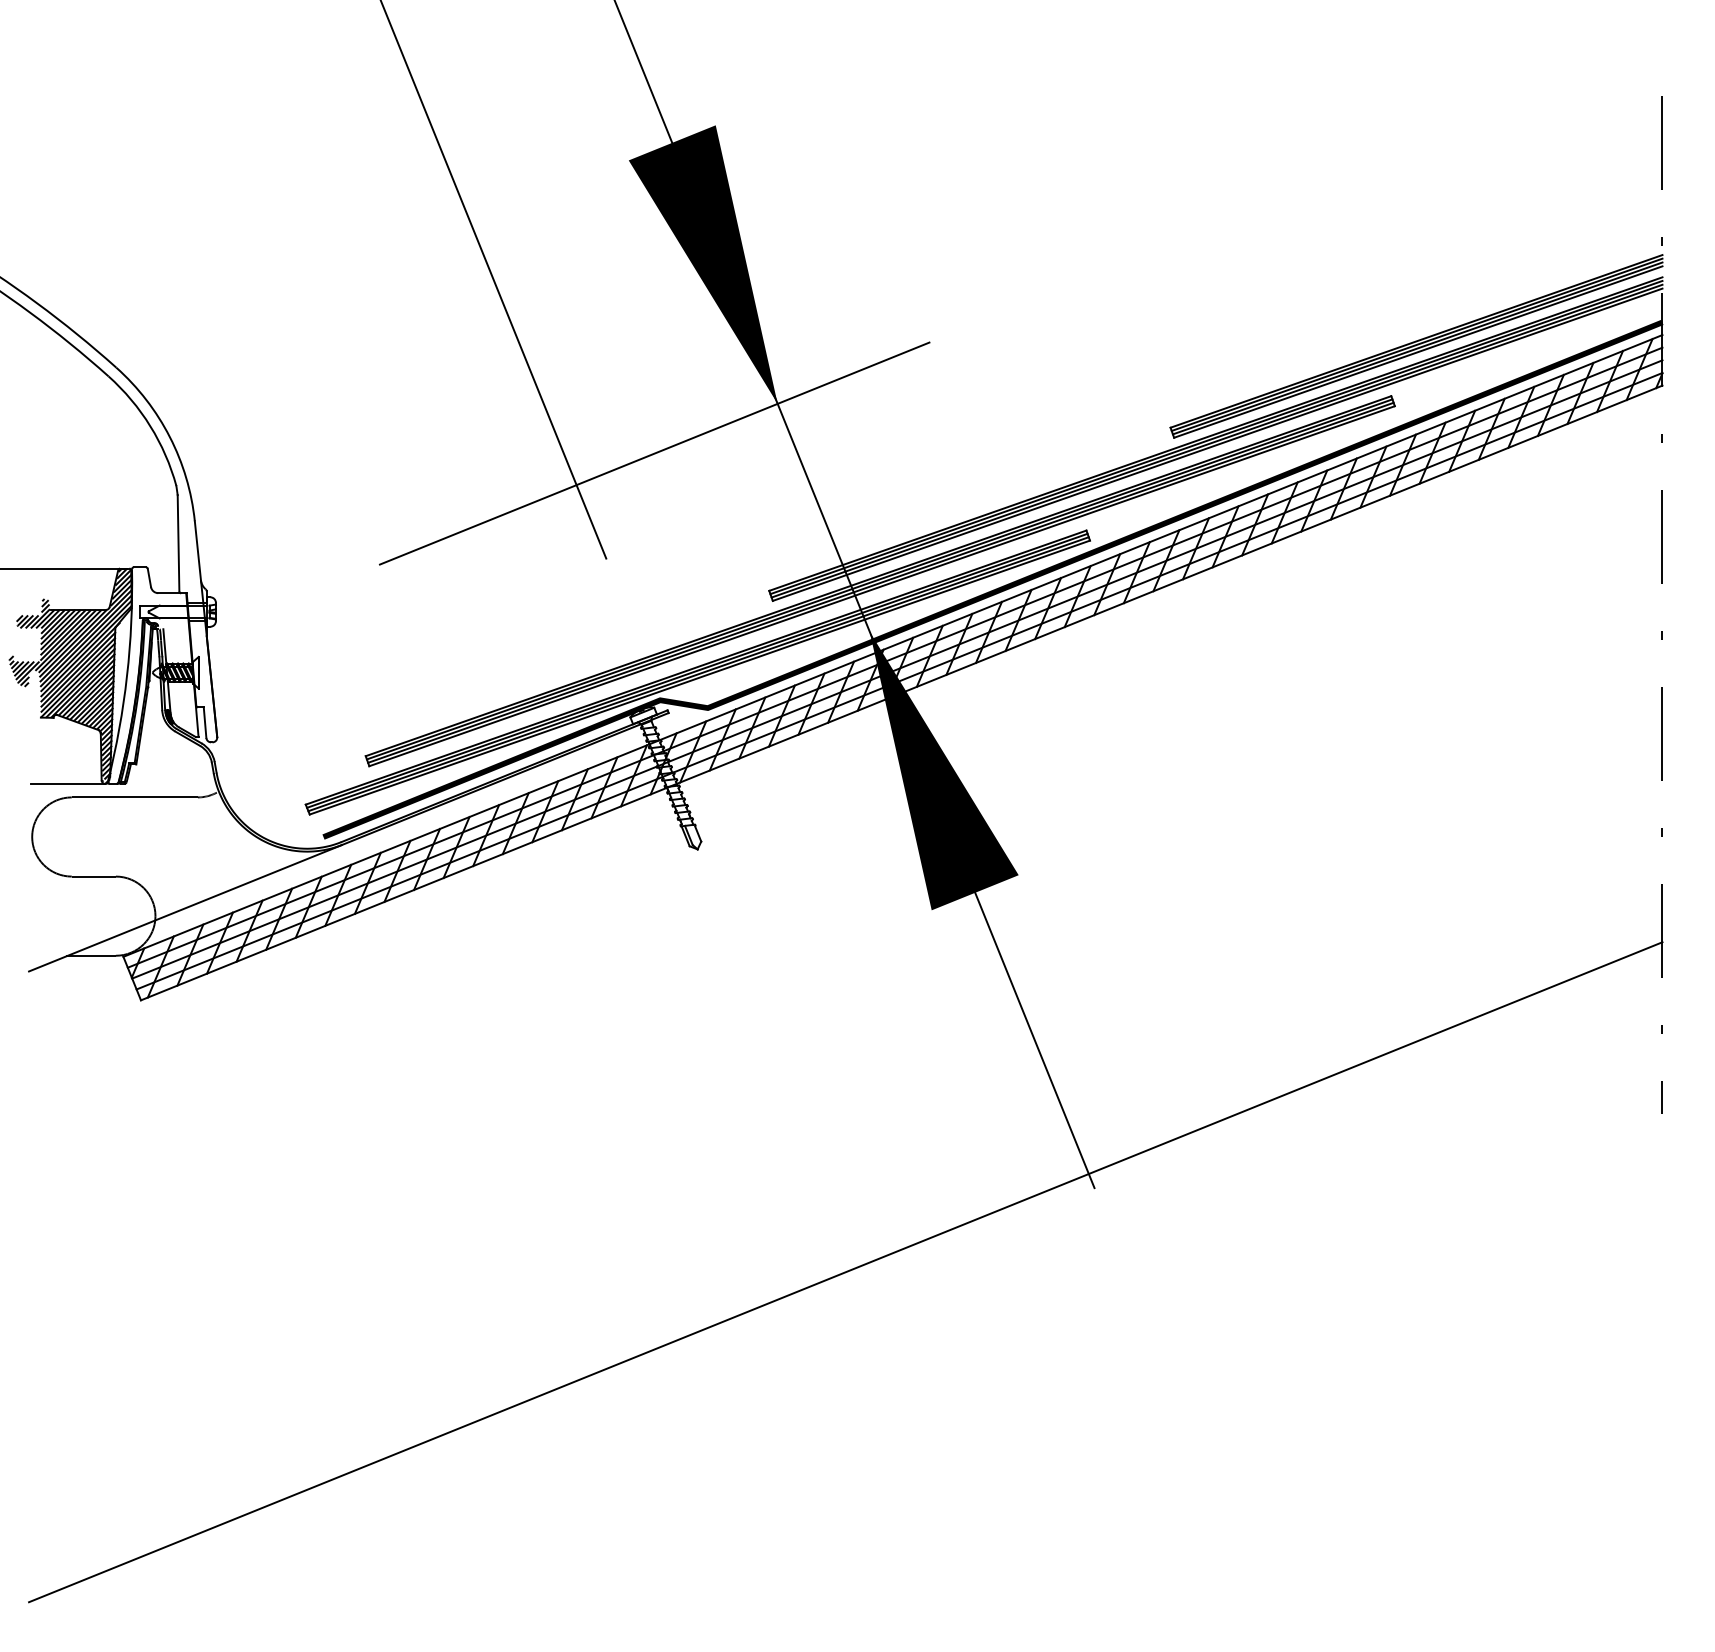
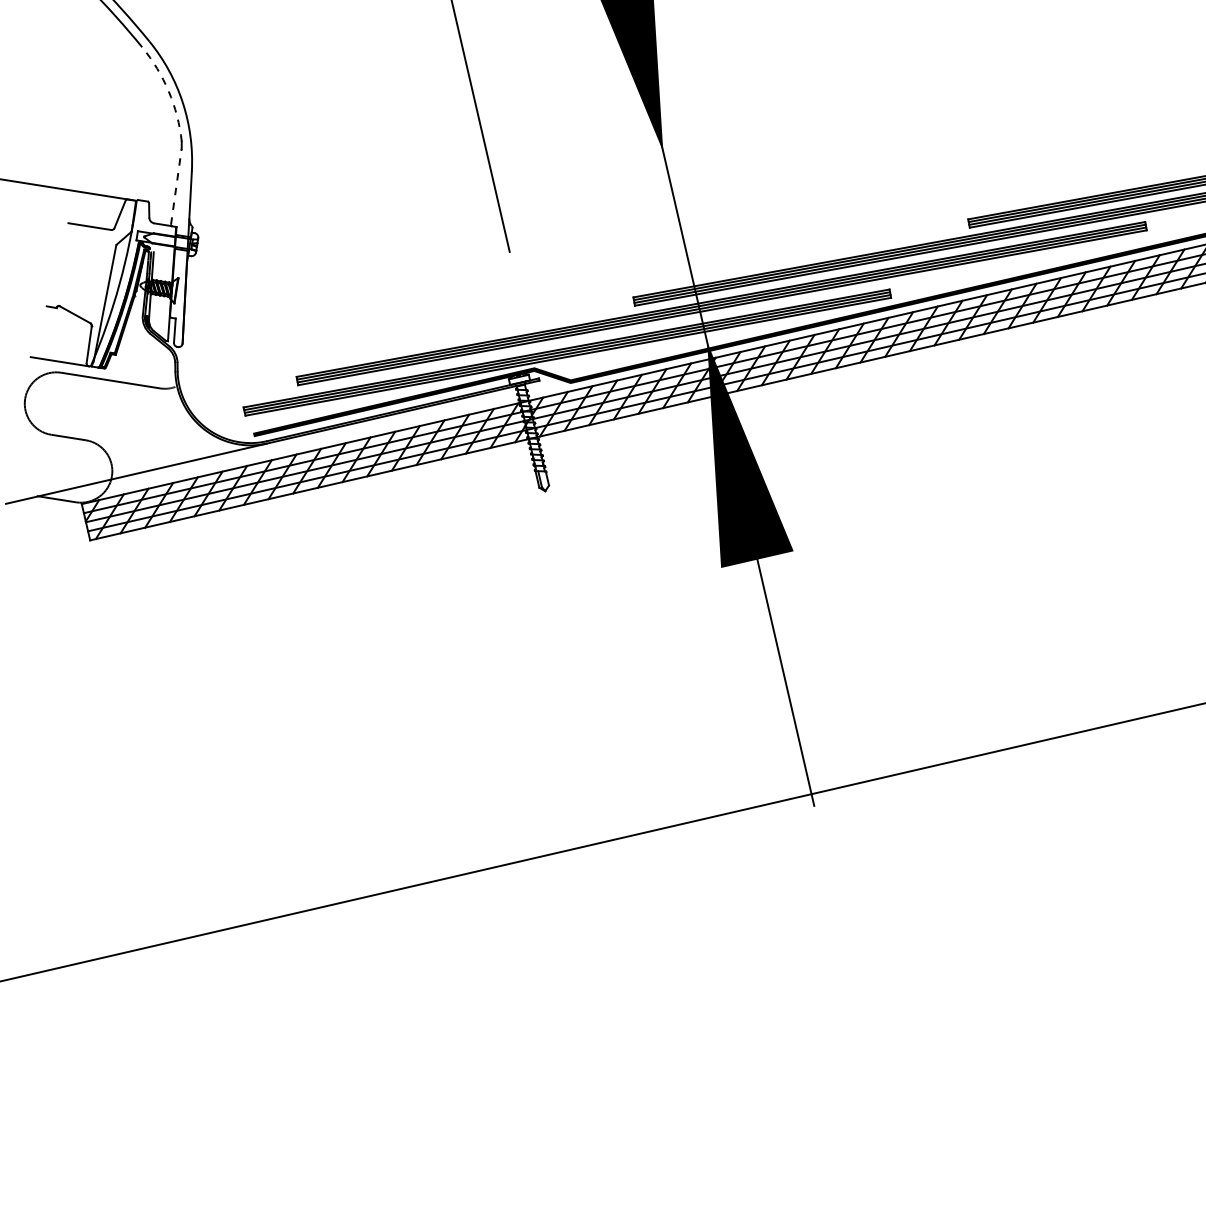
arc: (150, 426) -> (168, 91), solid -> dashed
line: (654, 453) -> (560, 175), removed
line: (178, 542) -> (176, 186), solid -> dashed
hatch: (70, 675) -> (75, 277), removed

